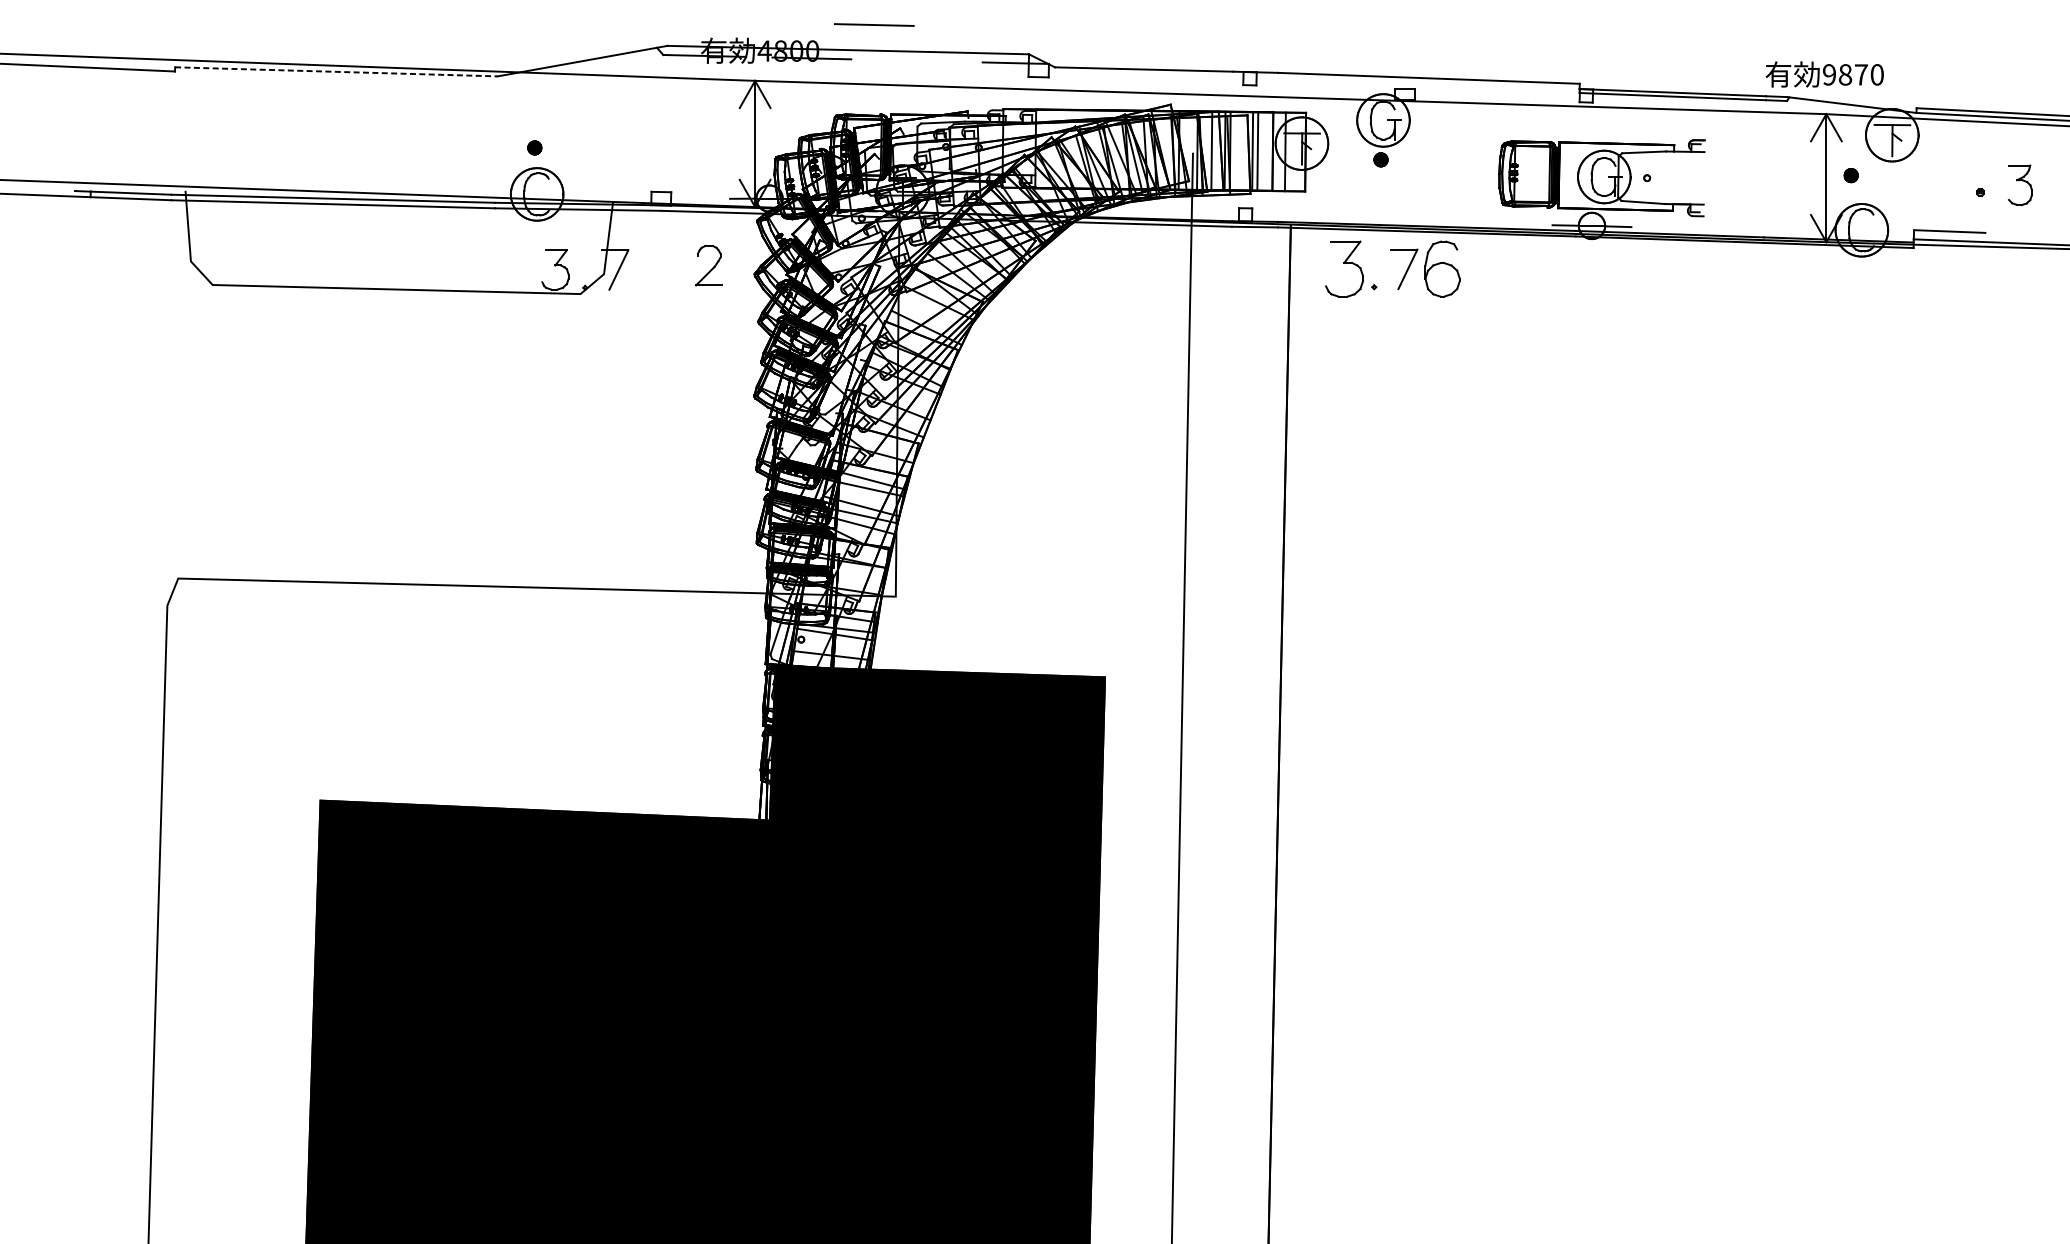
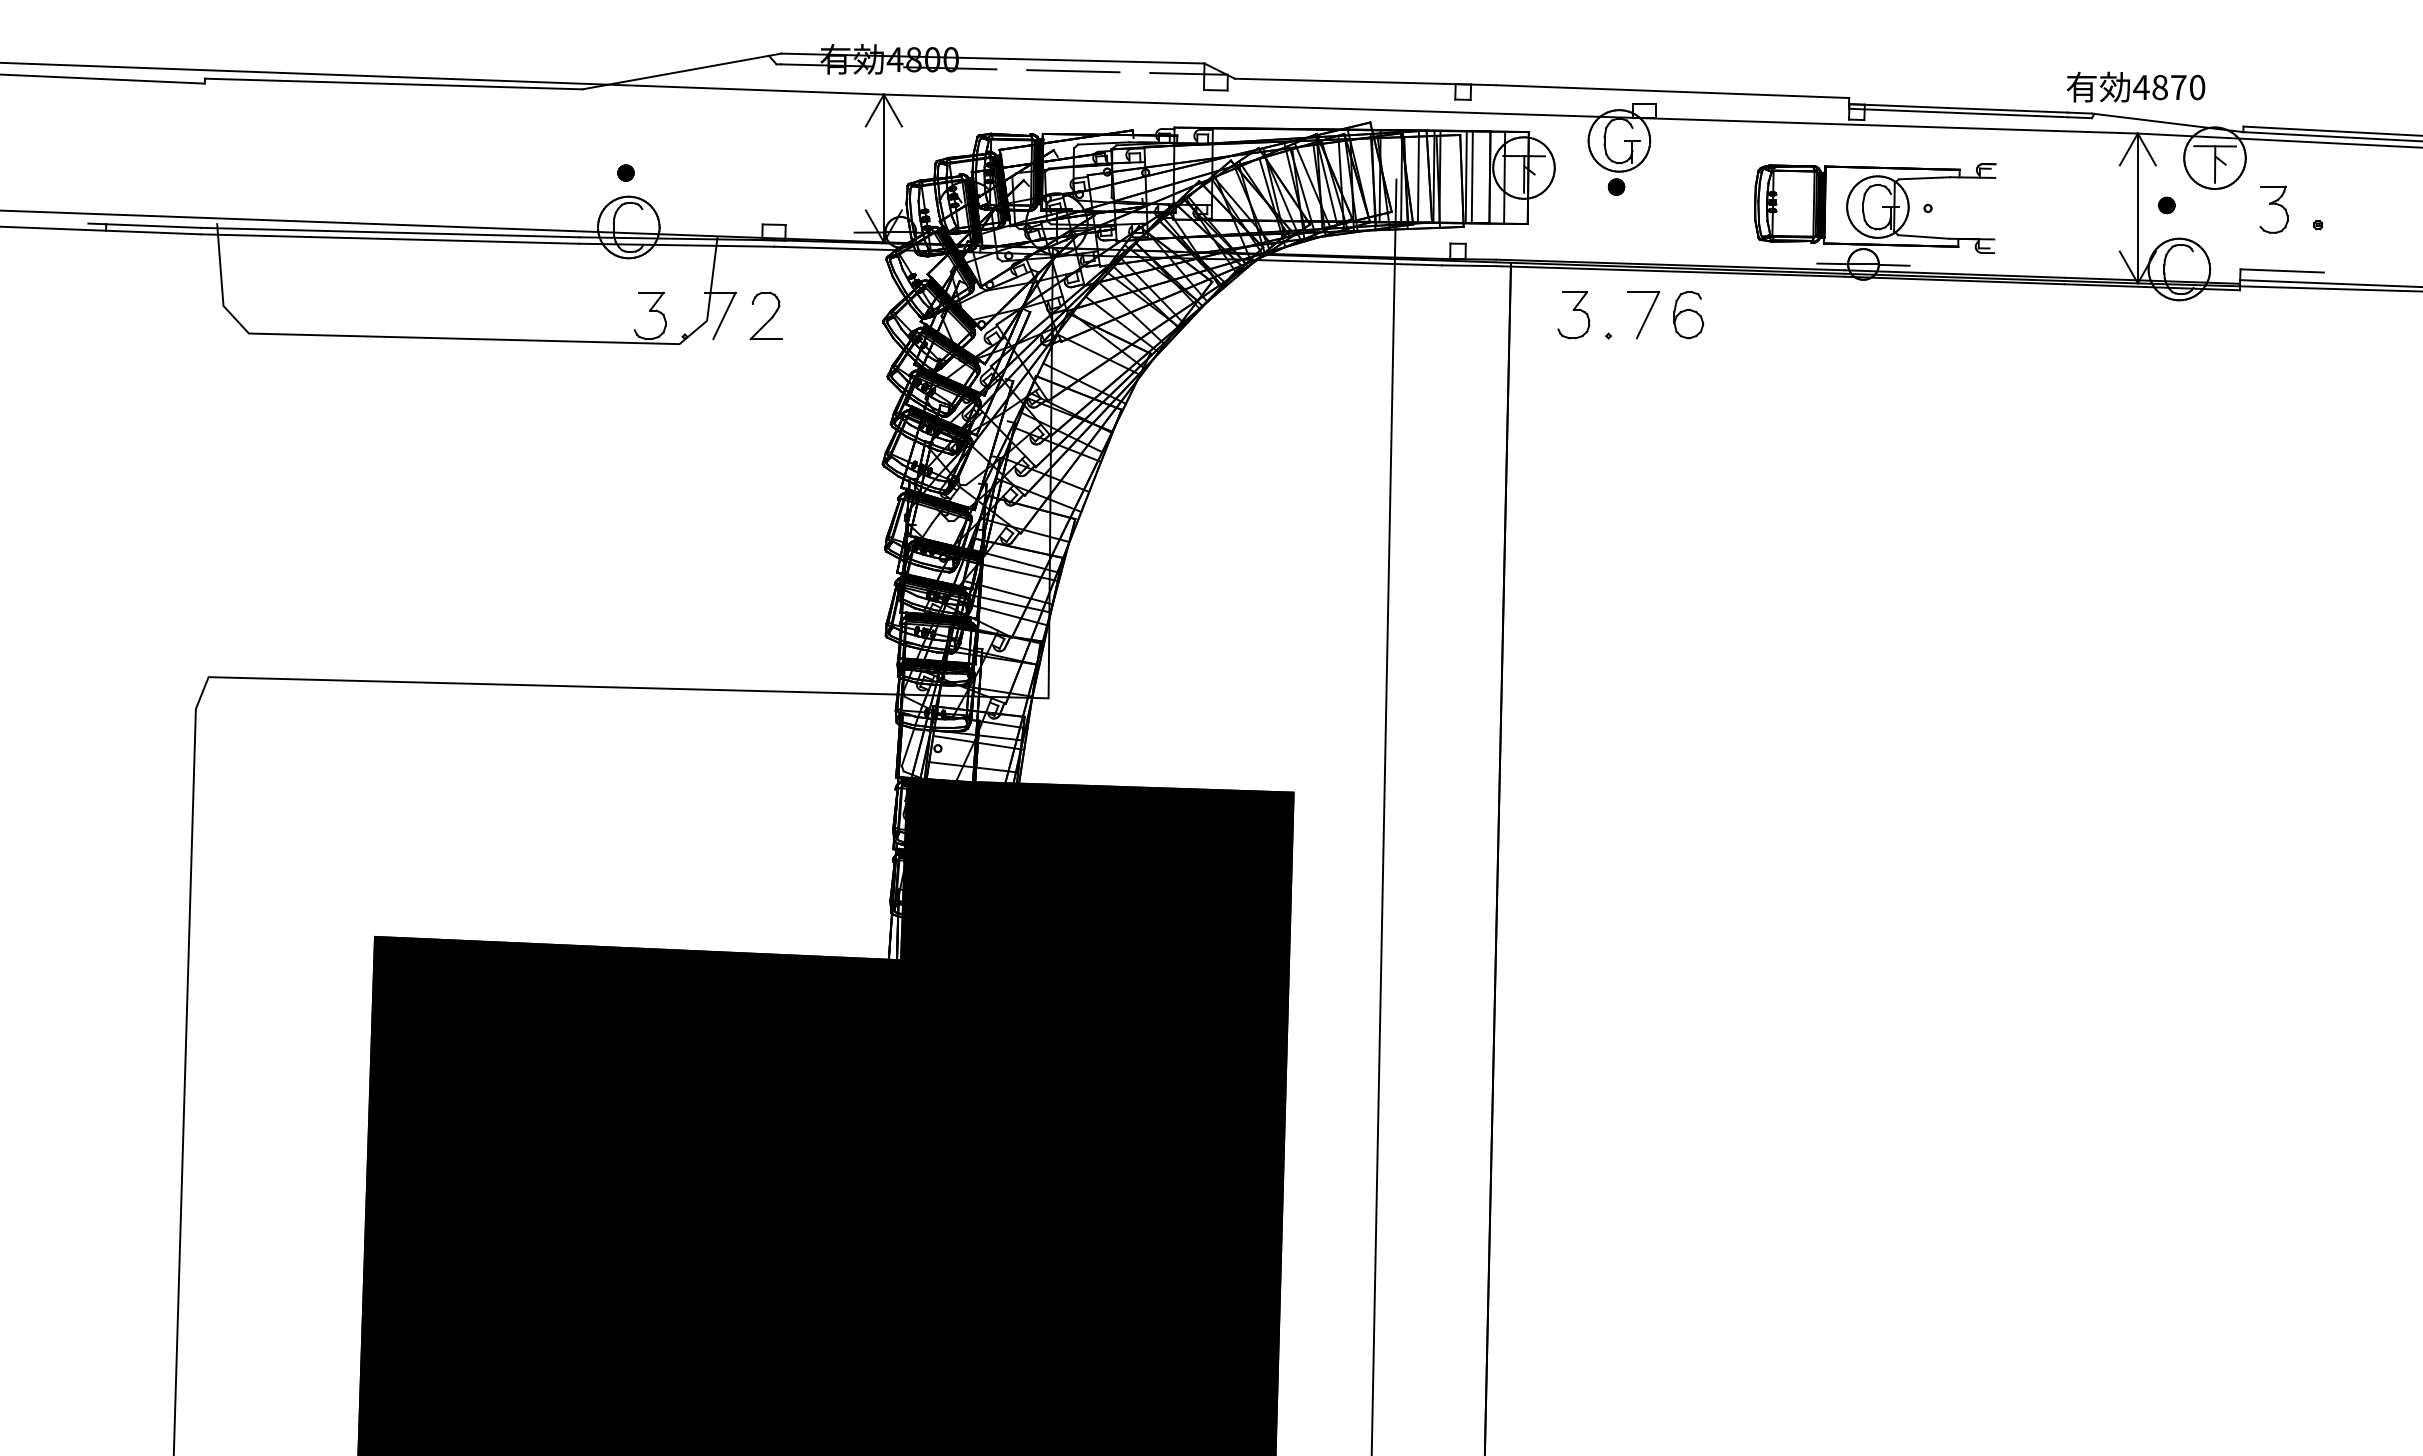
line: (874, 25) -> (1073, 71), moved
line: (336, 72) -> (393, 84), dashed -> solid
text: (1829, 74) -> (2141, 87), 9870 -> 4870
part: (2020, 185) -> (2273, 209), moved
part: (708, 265) -> (765, 315), moved
part: (1344, 269) -> (1573, 315), size x0.71
part: (1442, 269) -> (1688, 315), size x0.71

